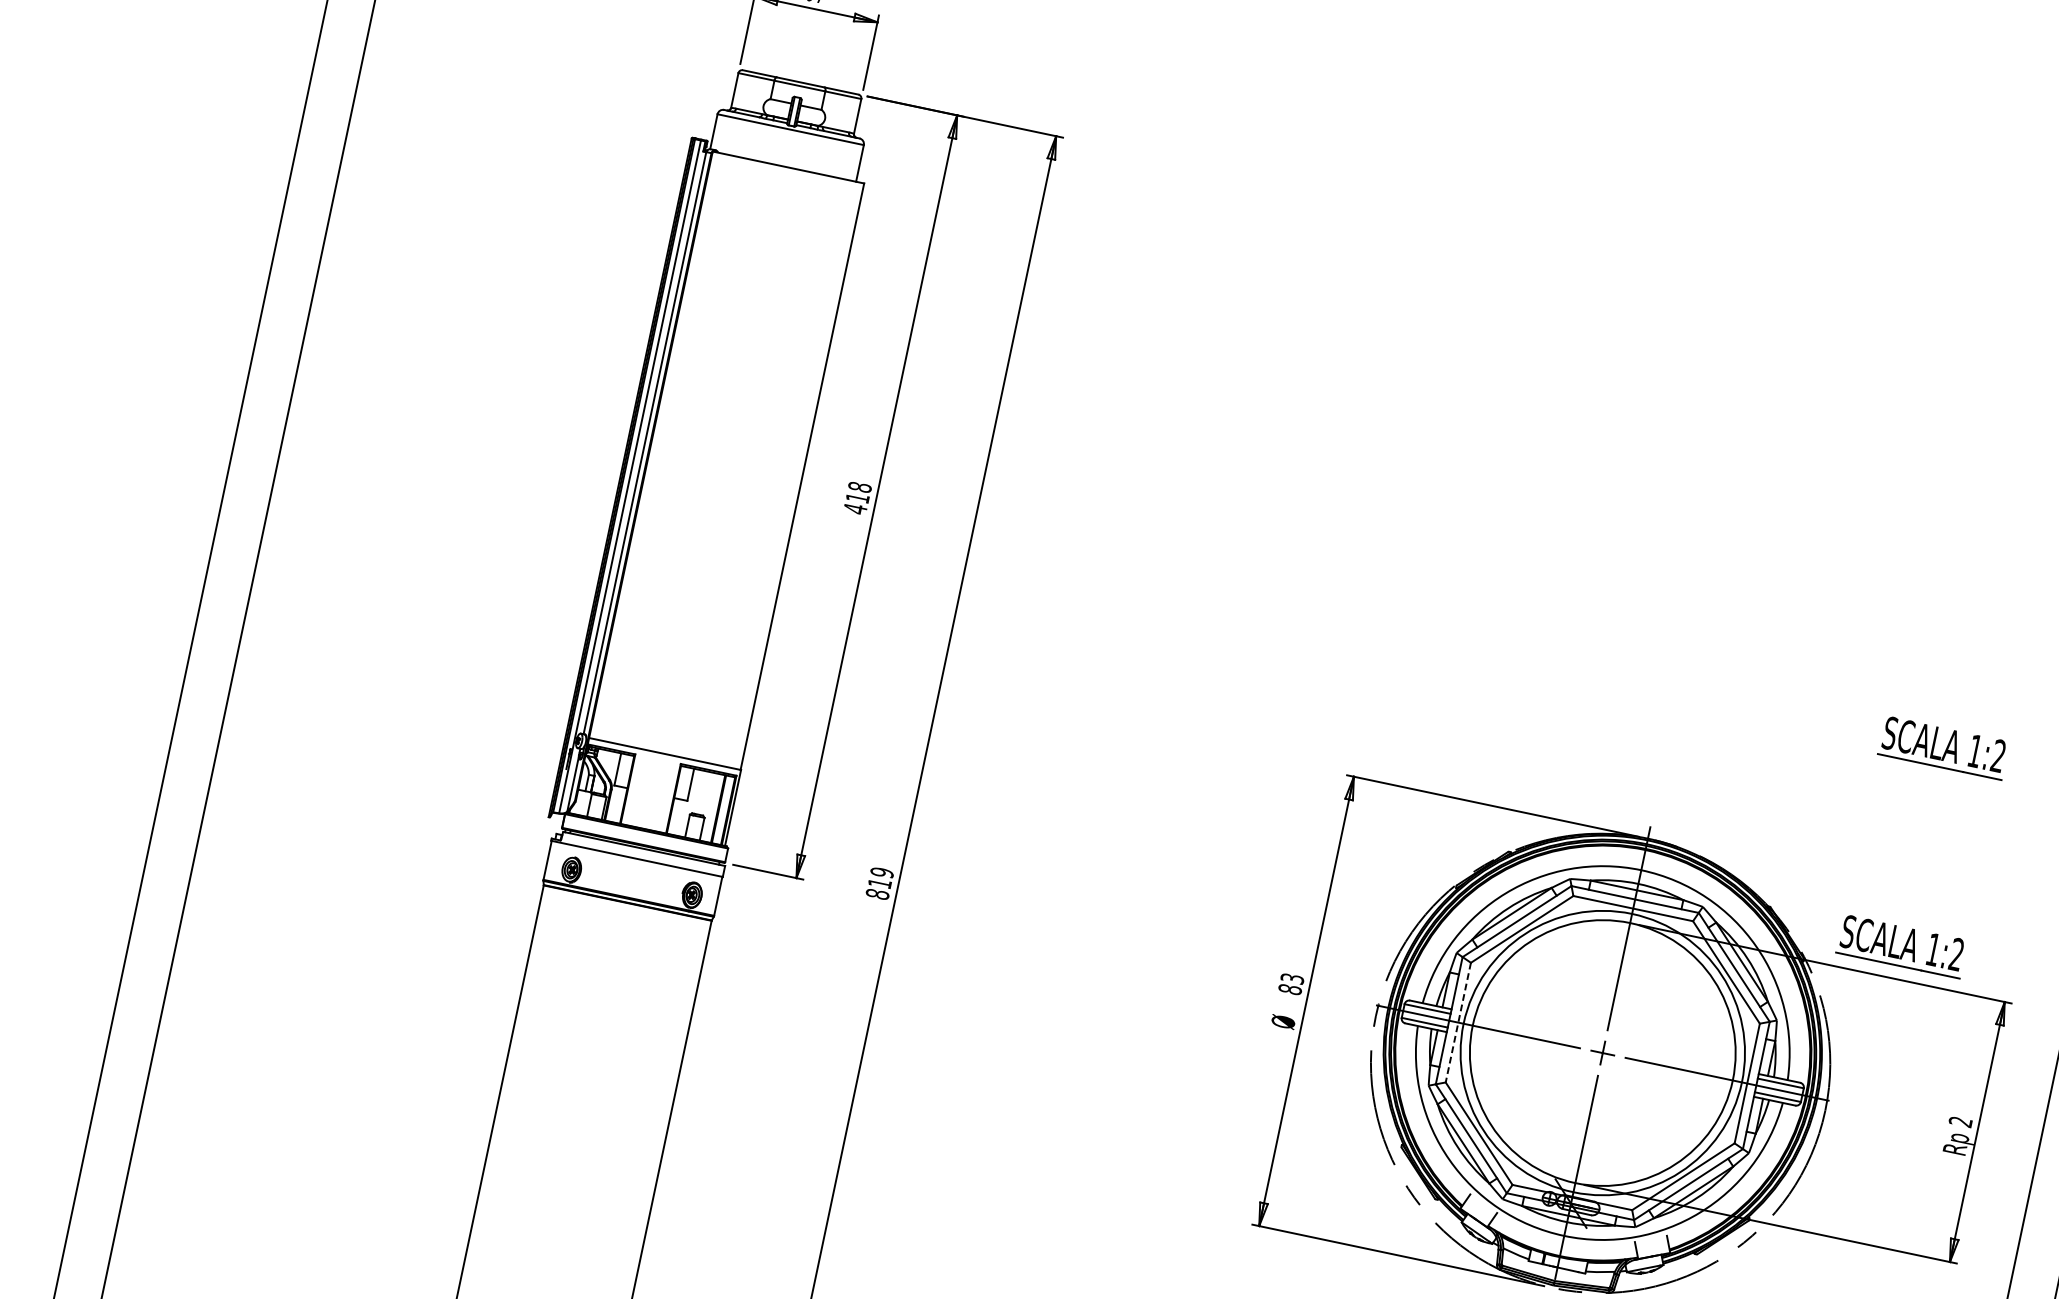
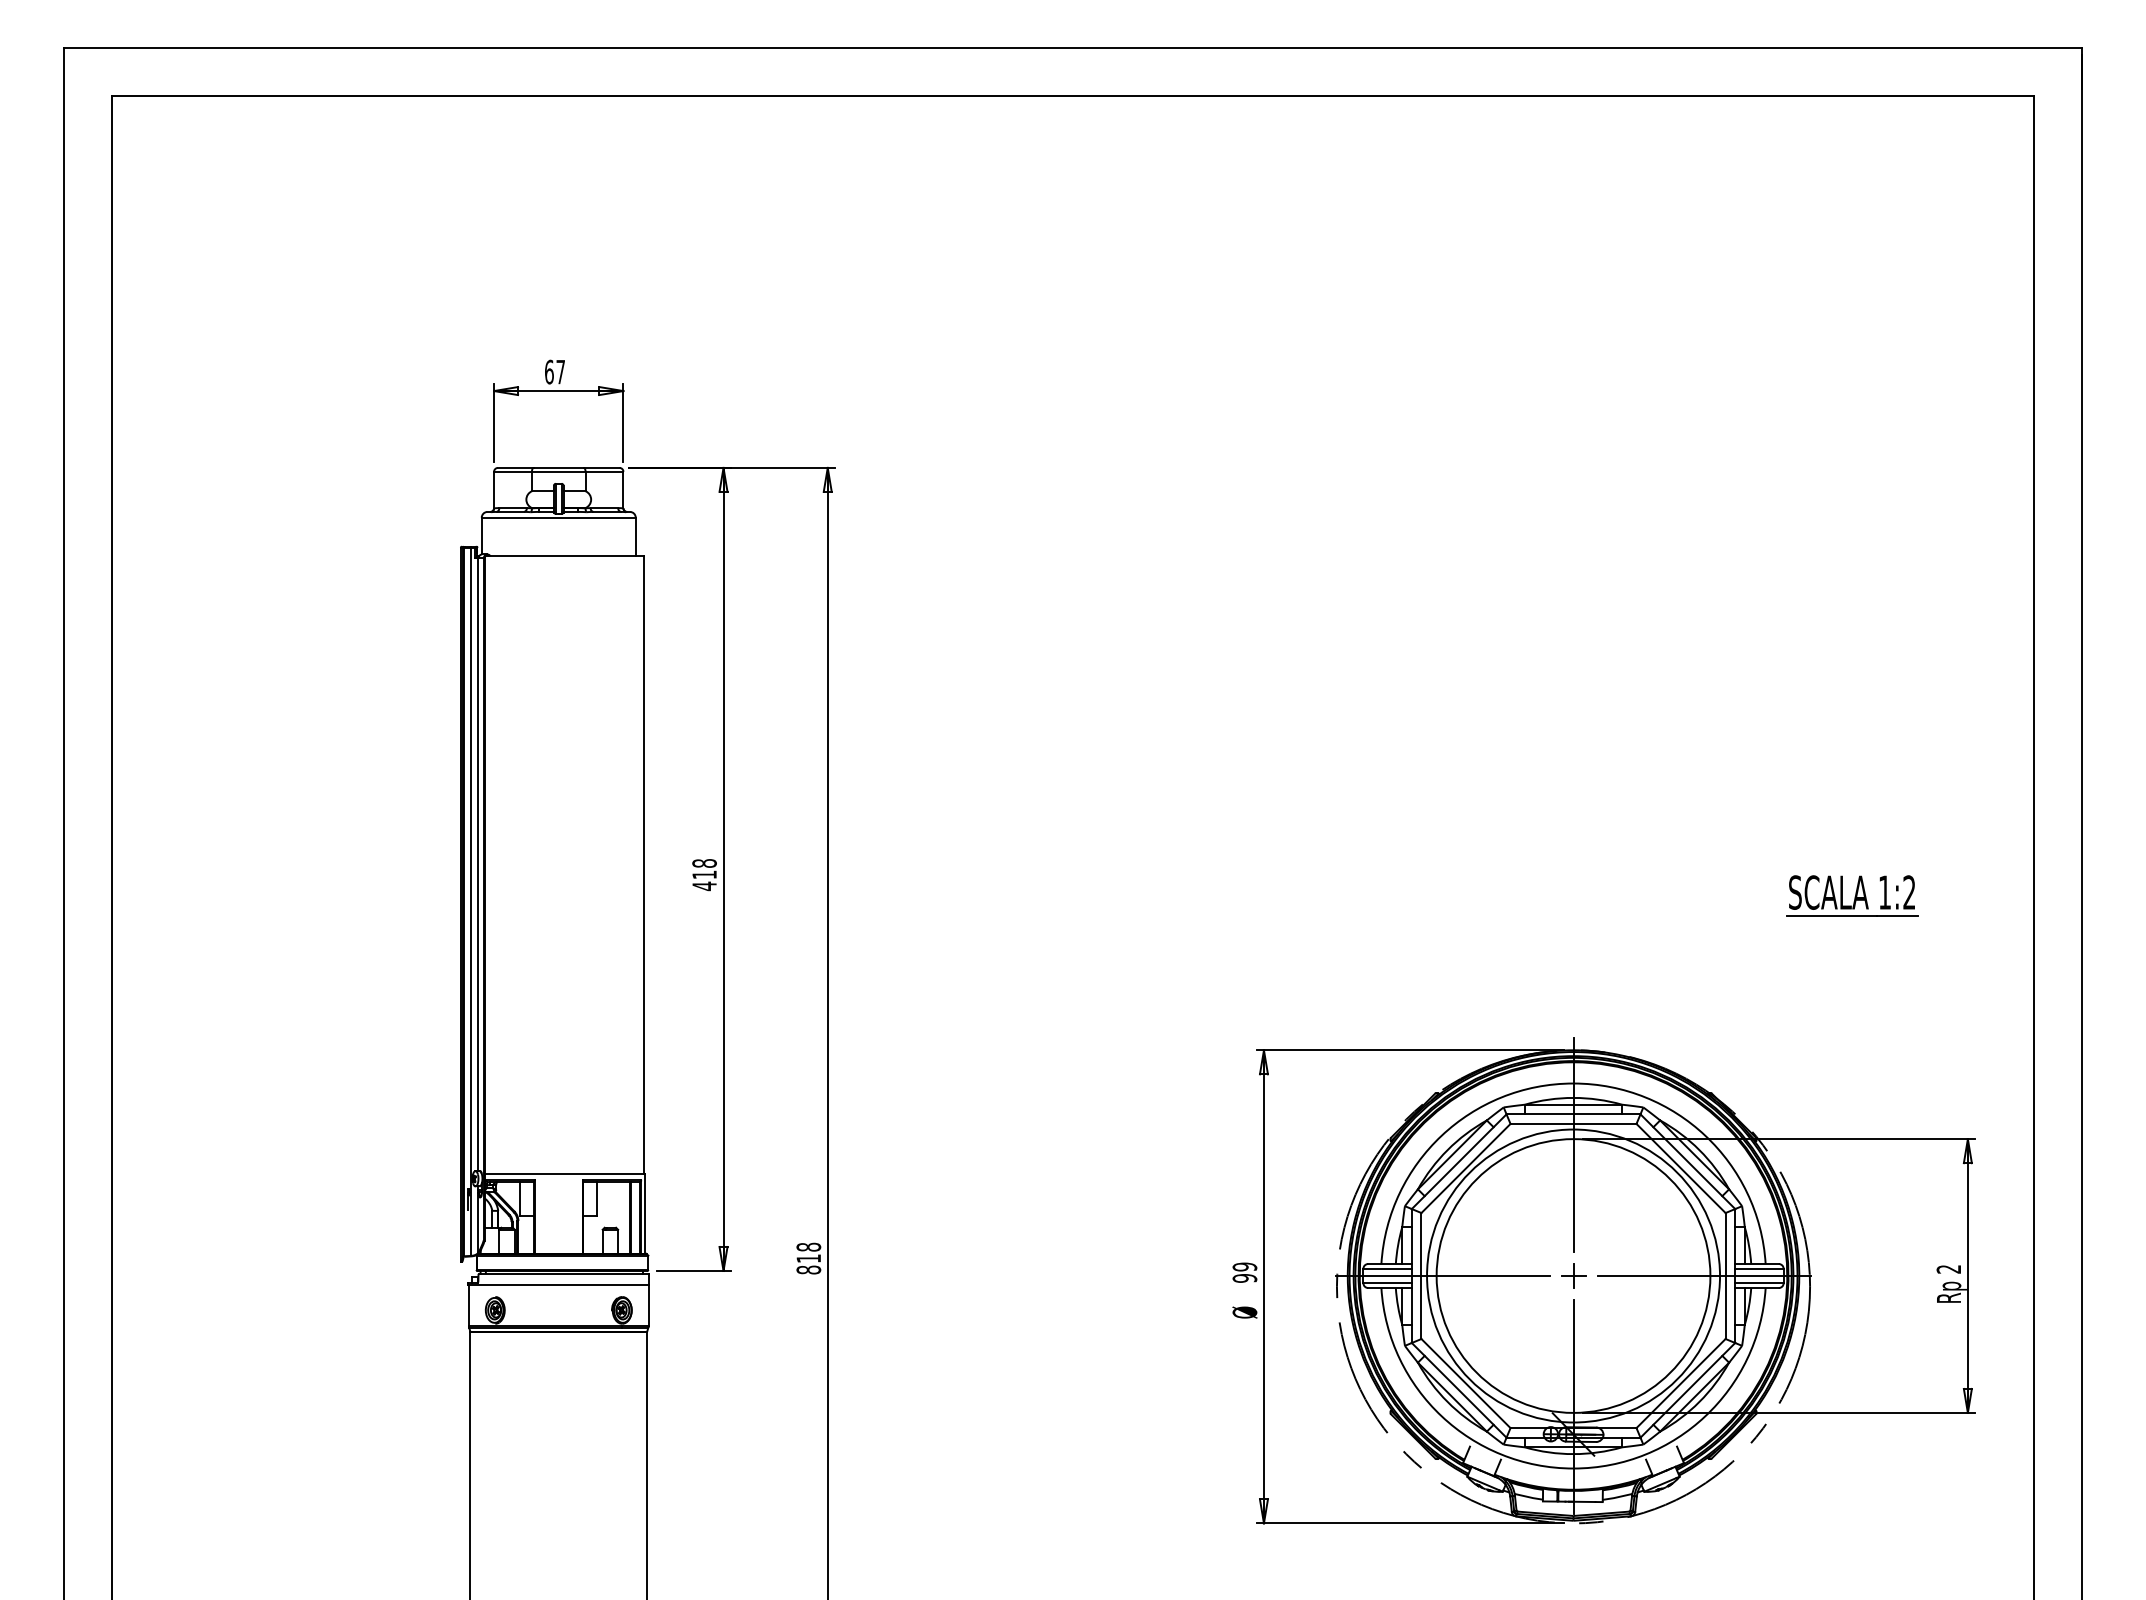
text: (882, 871) -> (808, 1246), 819 -> 818
part: (1902, 946) -> (1852, 1104), removed
text: (1290, 983) -> (1244, 1272), 83 -> 99
line: (1458, 1023) -> (1421, 1276), dashed -> solid

